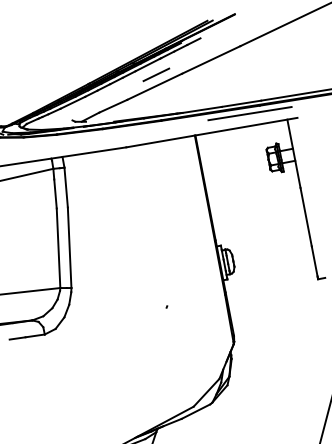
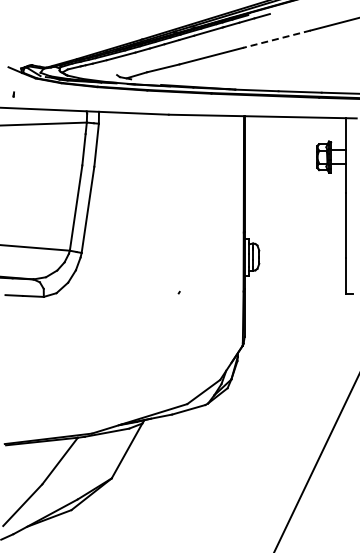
line: (210, 60) -> (276, 39), solid -> dashed
line: (156, 74) -> (215, 43), removed
line: (249, 113) -> (306, 103), removed

